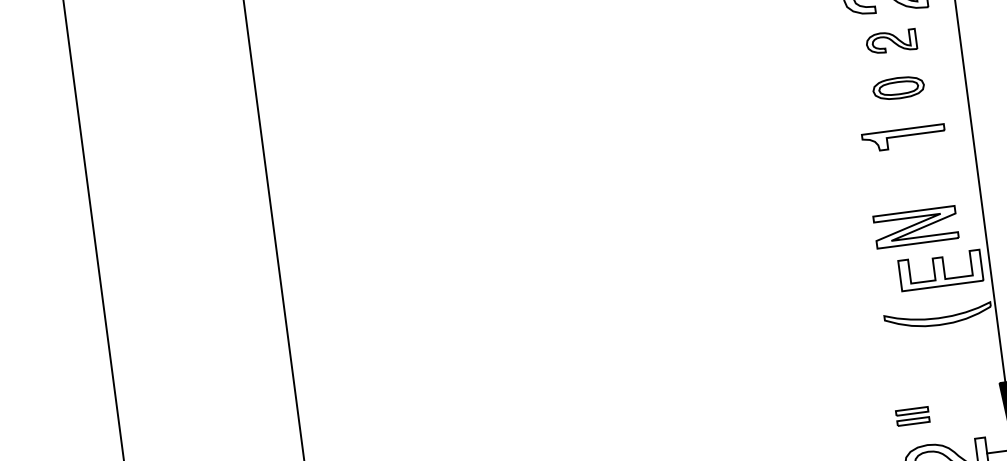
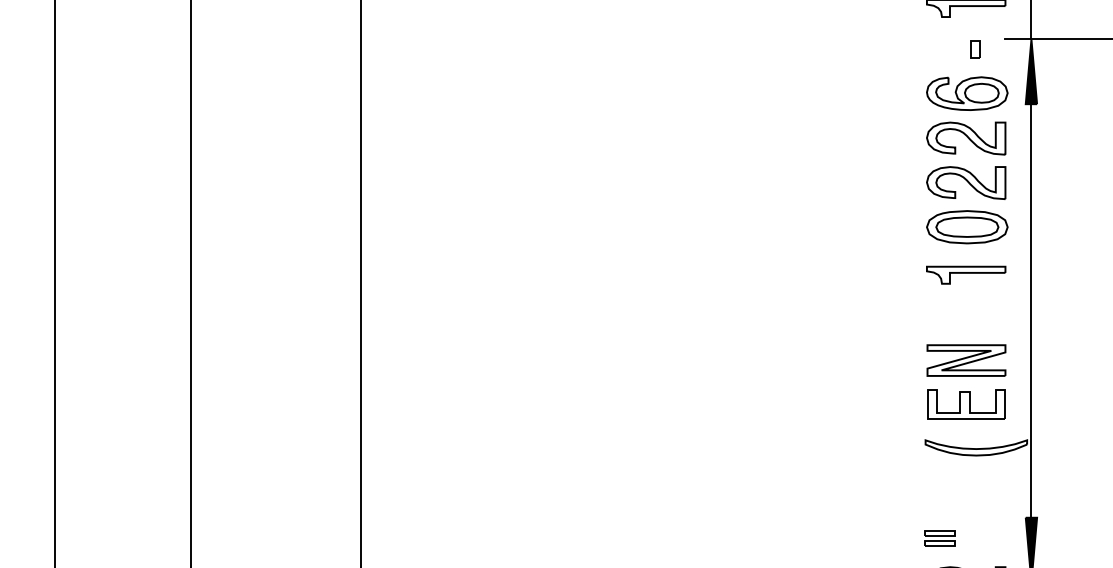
part: (891, 41) -> (966, 182), size x1.67
part: (898, 88) -> (967, 227), size x1.67
part: (940, 270) -> (966, 404), moved

